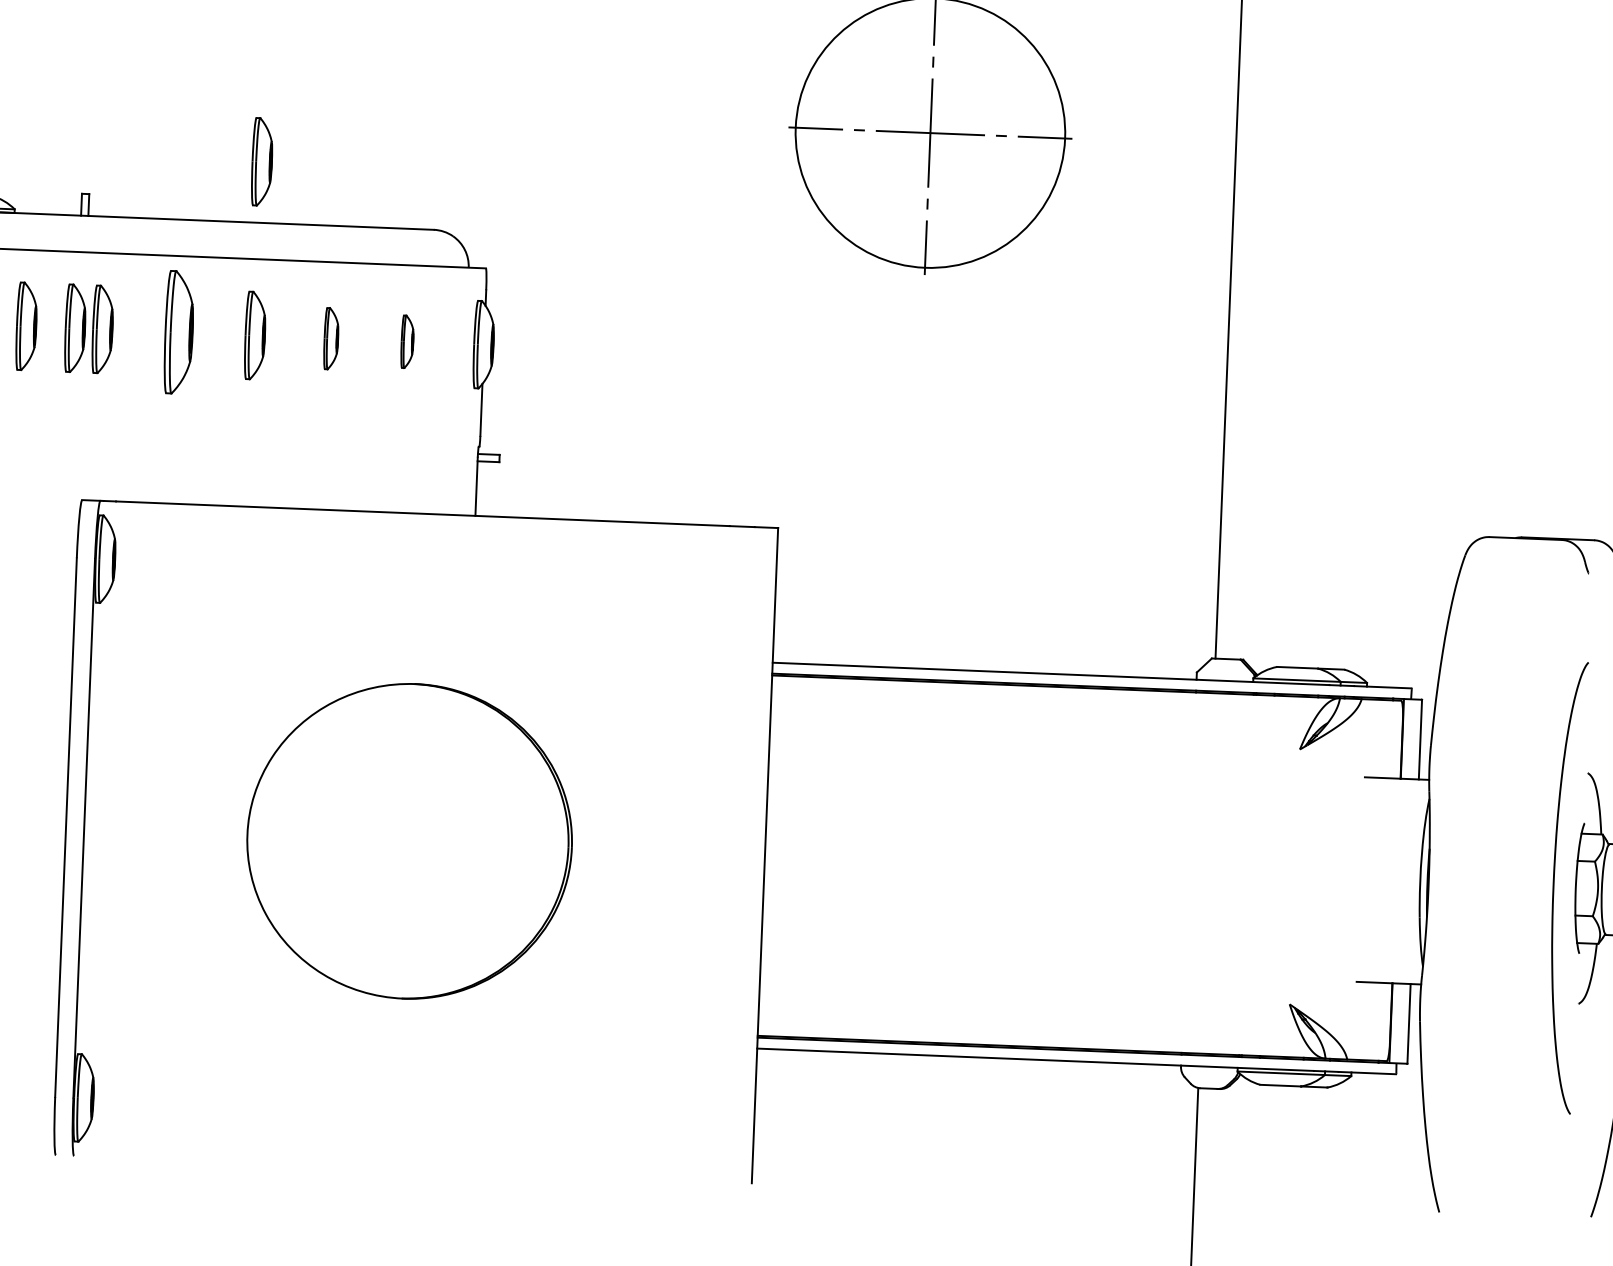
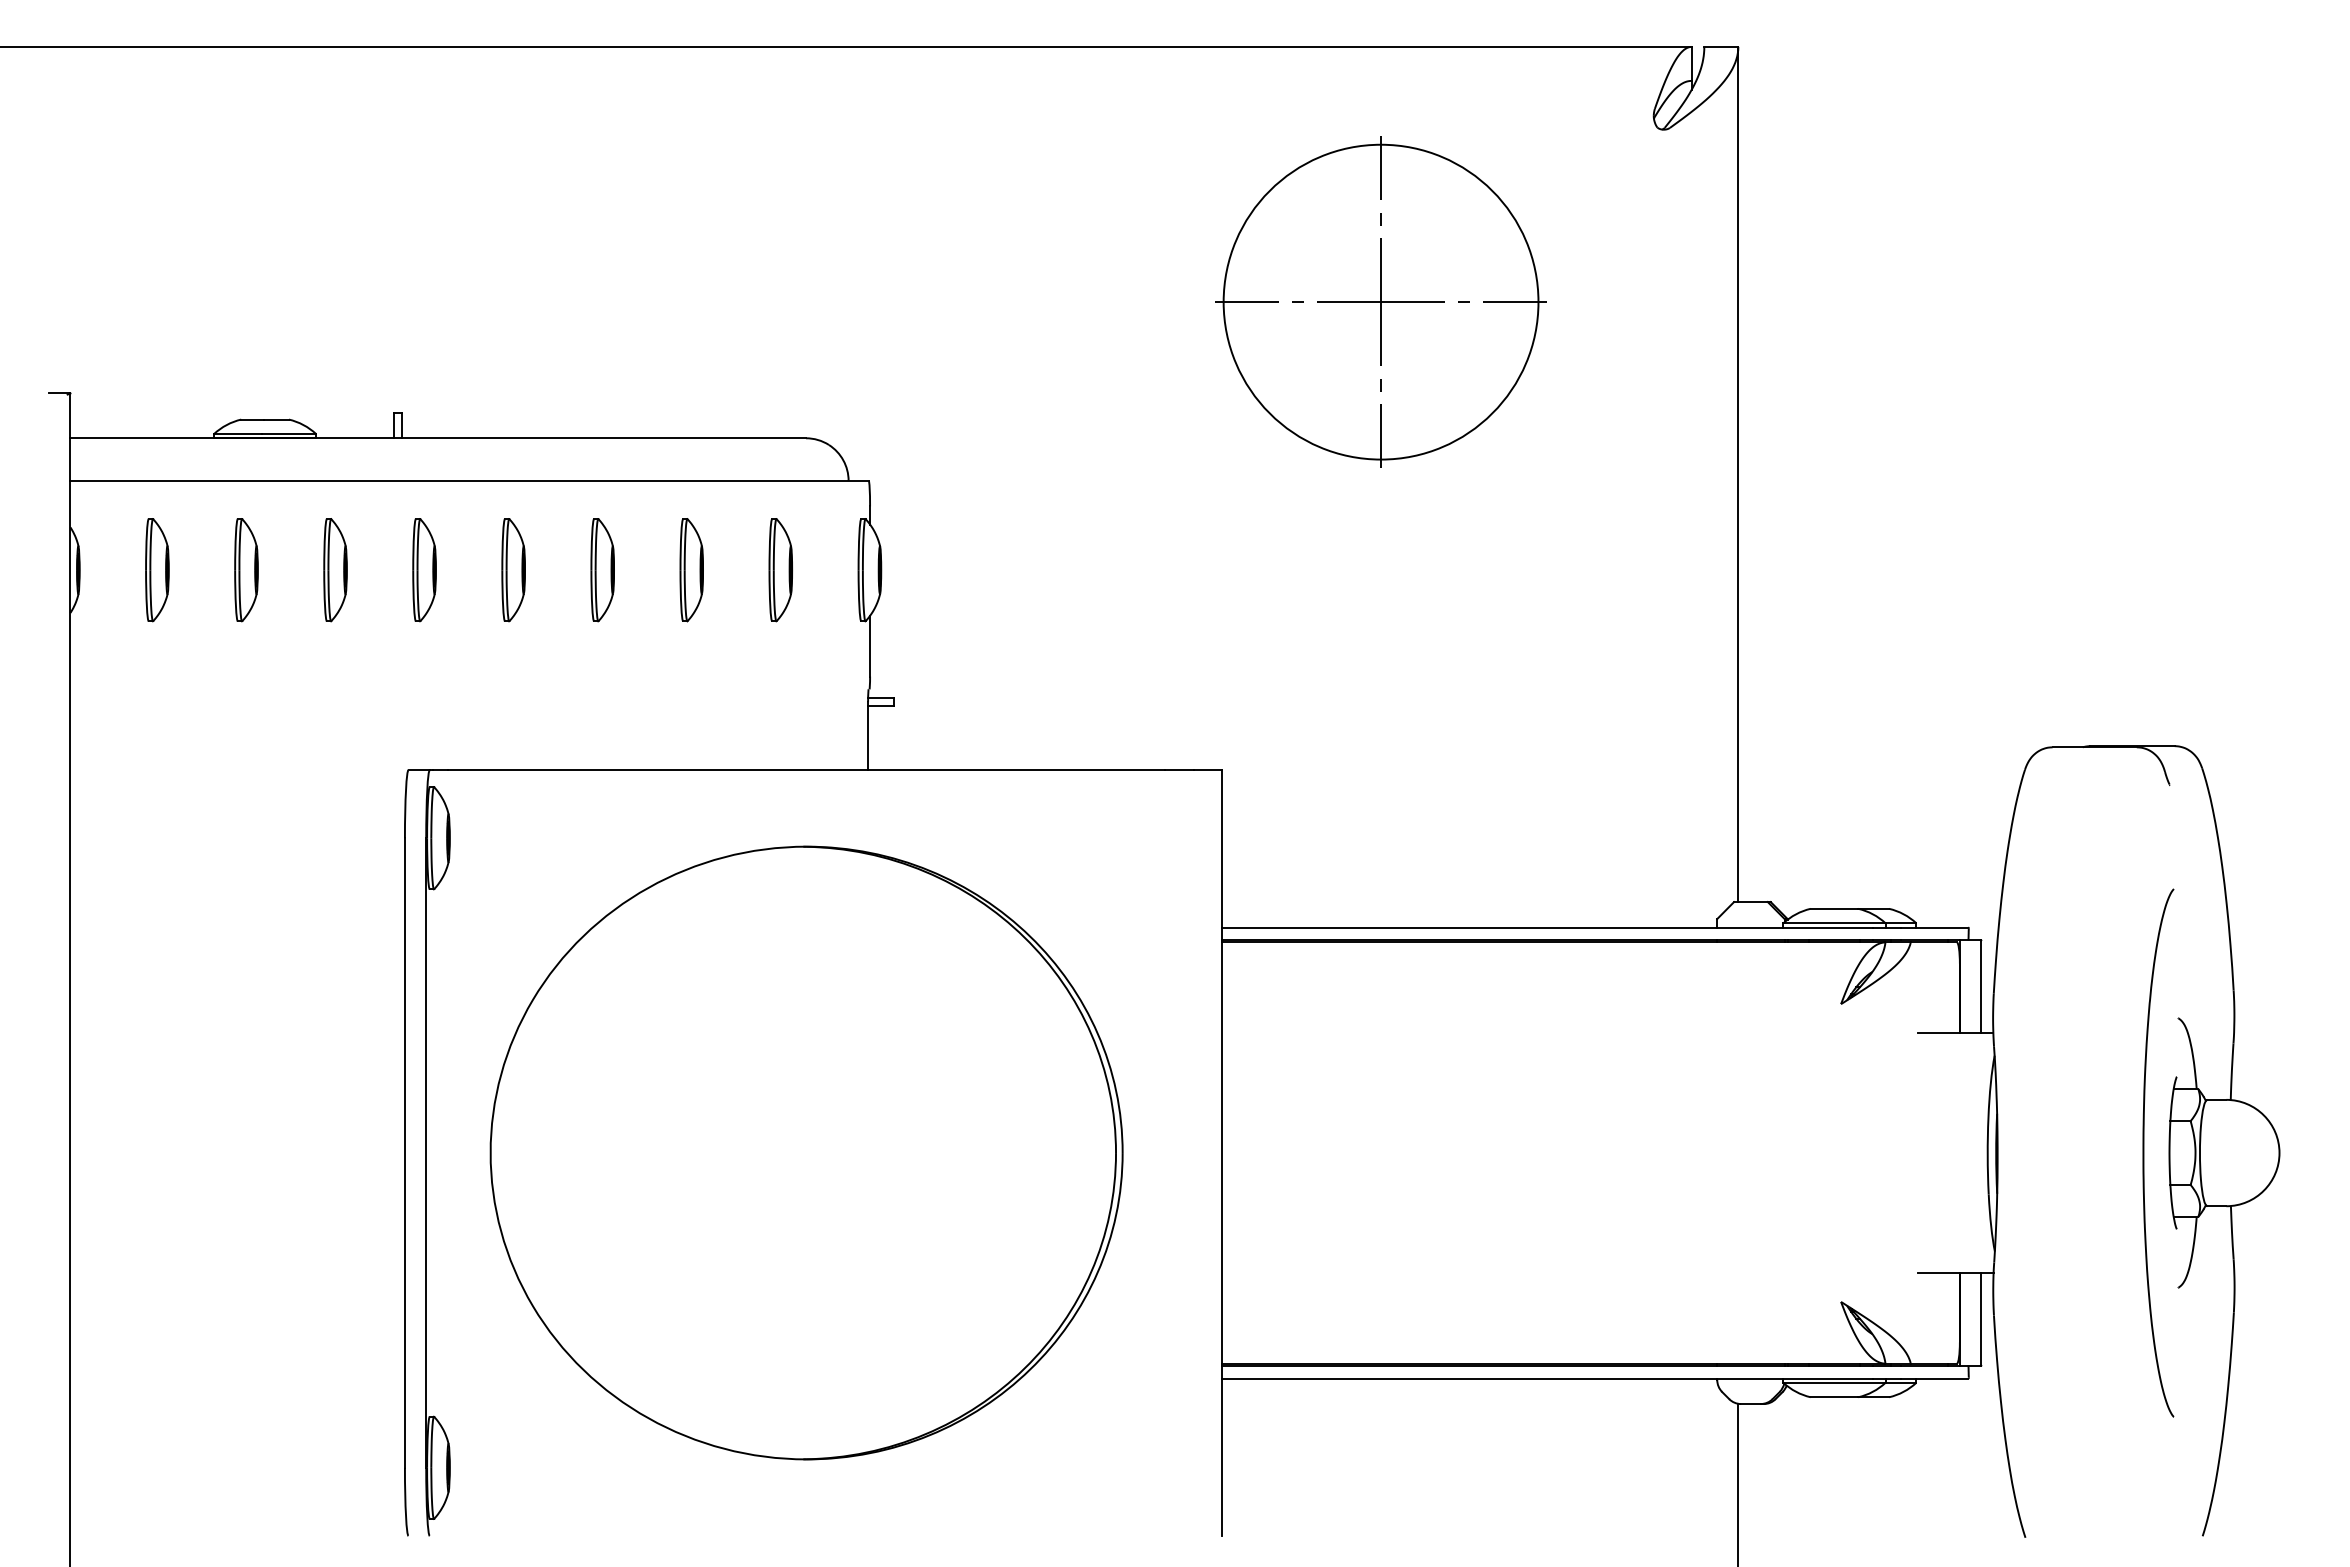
part: (262, 162) -> (602, 367), removed
part: (75, 328) -> (392, 570), removed
part: (178, 332) -> (513, 570), size x0.71
part: (331, 339) -> (691, 570), size x1.43
part: (407, 342) -> (780, 570), size x1.67
part: (409, 840) -> (806, 1152), size x1.67

